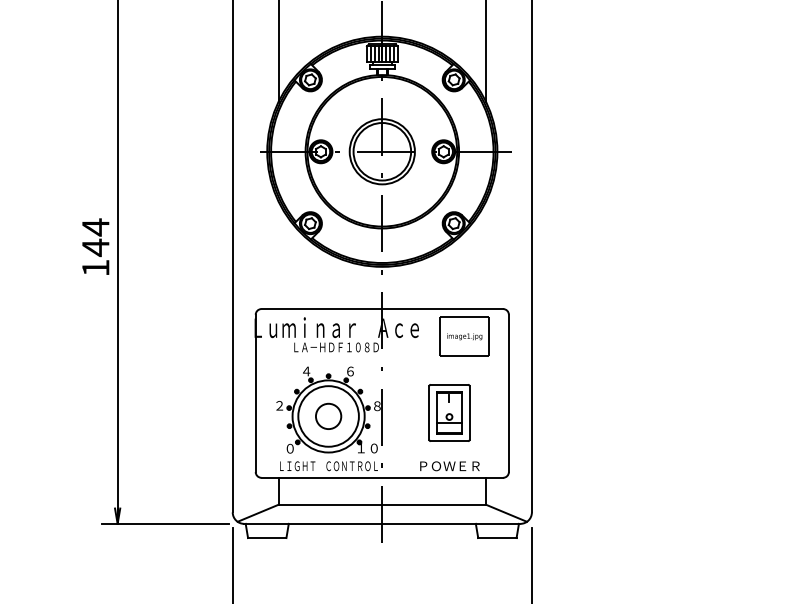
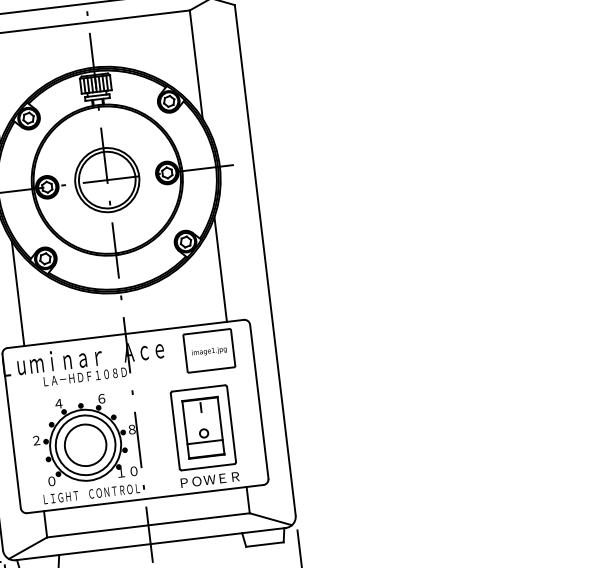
line: (278, 255) -> (17, 293), added
line: (485, 255) -> (220, 269), added
part: (449, 412) -> (203, 427), size x1.43
circle: (328, 416) -> (85, 445), size x1.67

